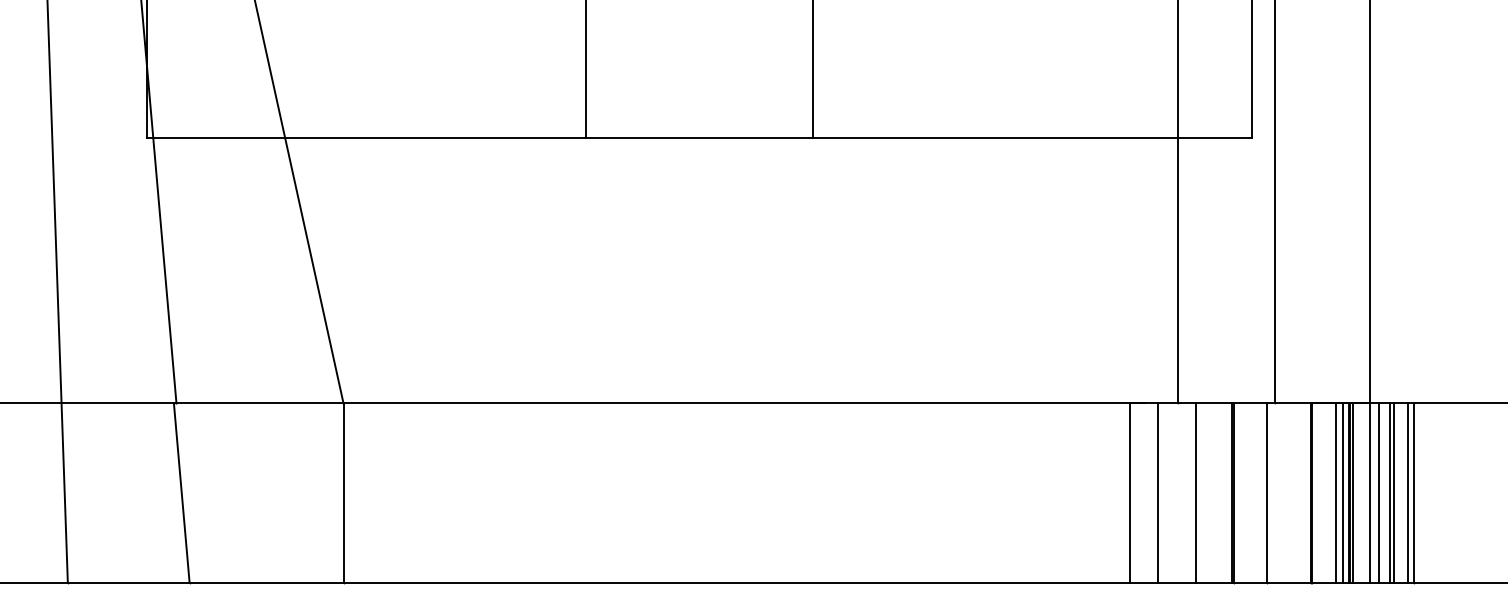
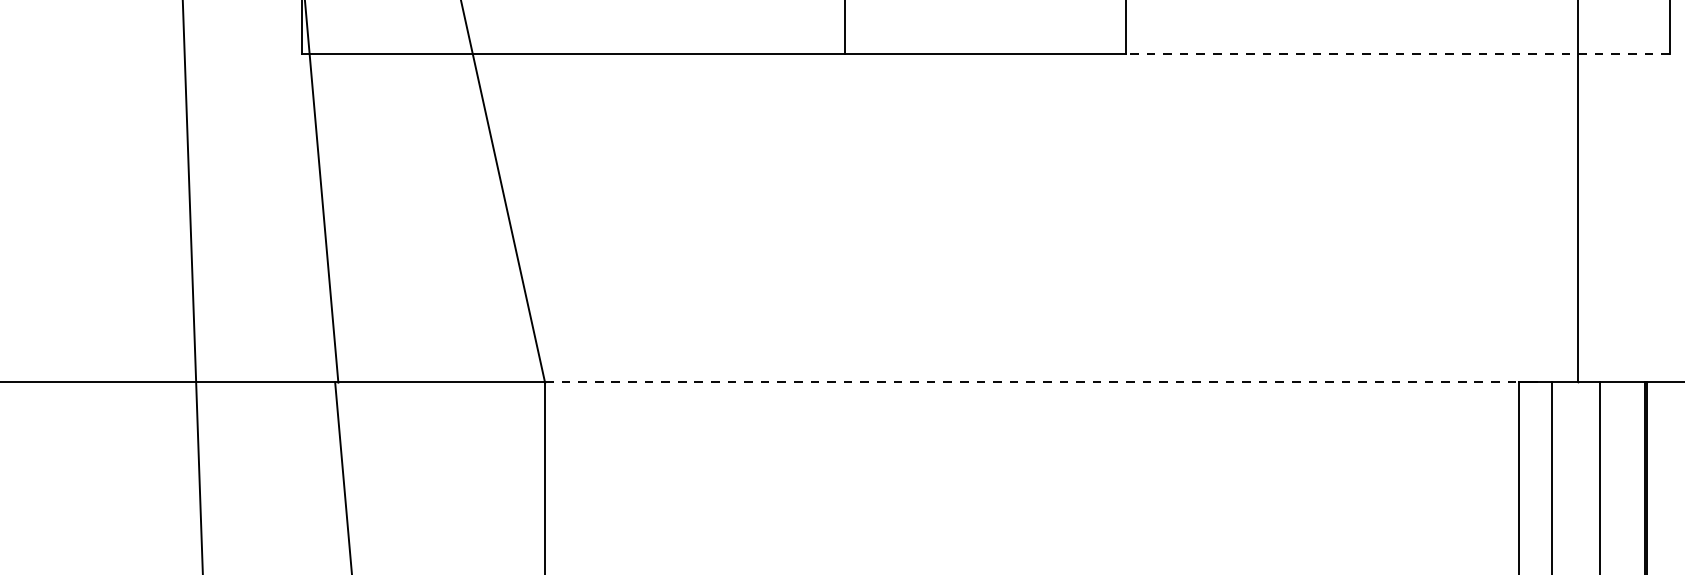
line: (1032, 137) -> (1397, 53), solid -> dashed
line: (737, 403) -> (1032, 382), solid -> dashed

